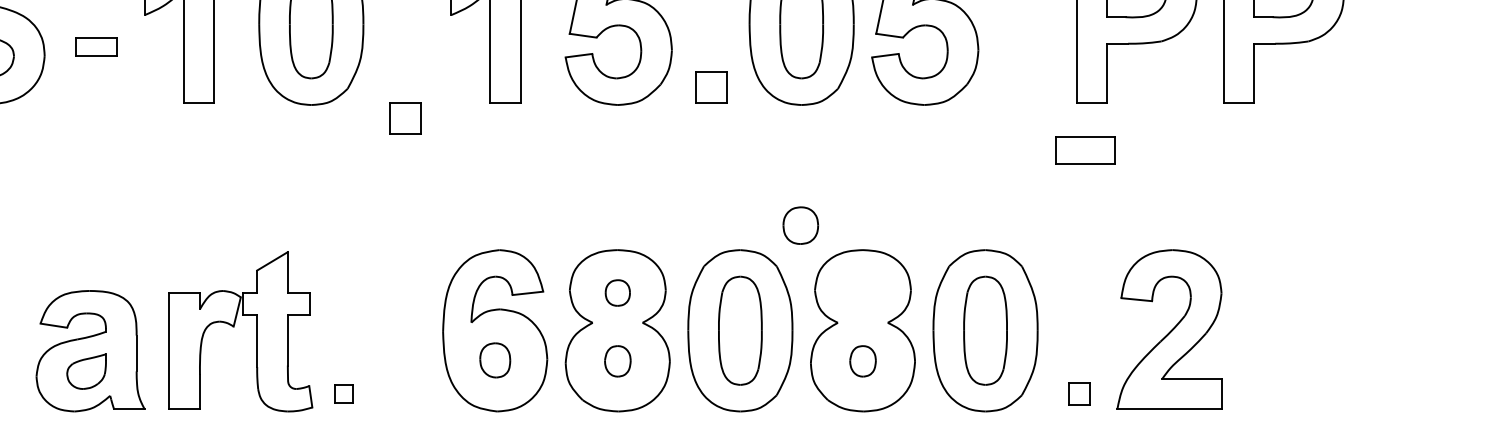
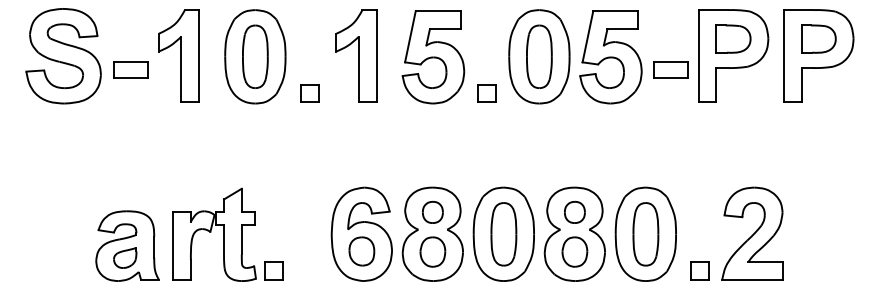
part: (95, 46) -> (130, 69), size x1.43
part: (404, 118) -> (309, 93), moved
part: (1084, 149) -> (670, 69), moved
part: (800, 225) -> (574, 212), moved
part: (617, 293) -> (432, 212), size x1.43
part: (494, 360) -> (361, 251), size x1.43
part: (617, 360) -> (432, 251), size x1.67
part: (862, 360) -> (574, 251), size x1.67
part: (342, 393) -> (273, 270), size x1.67
part: (1078, 393) -> (699, 270), size x1.43

